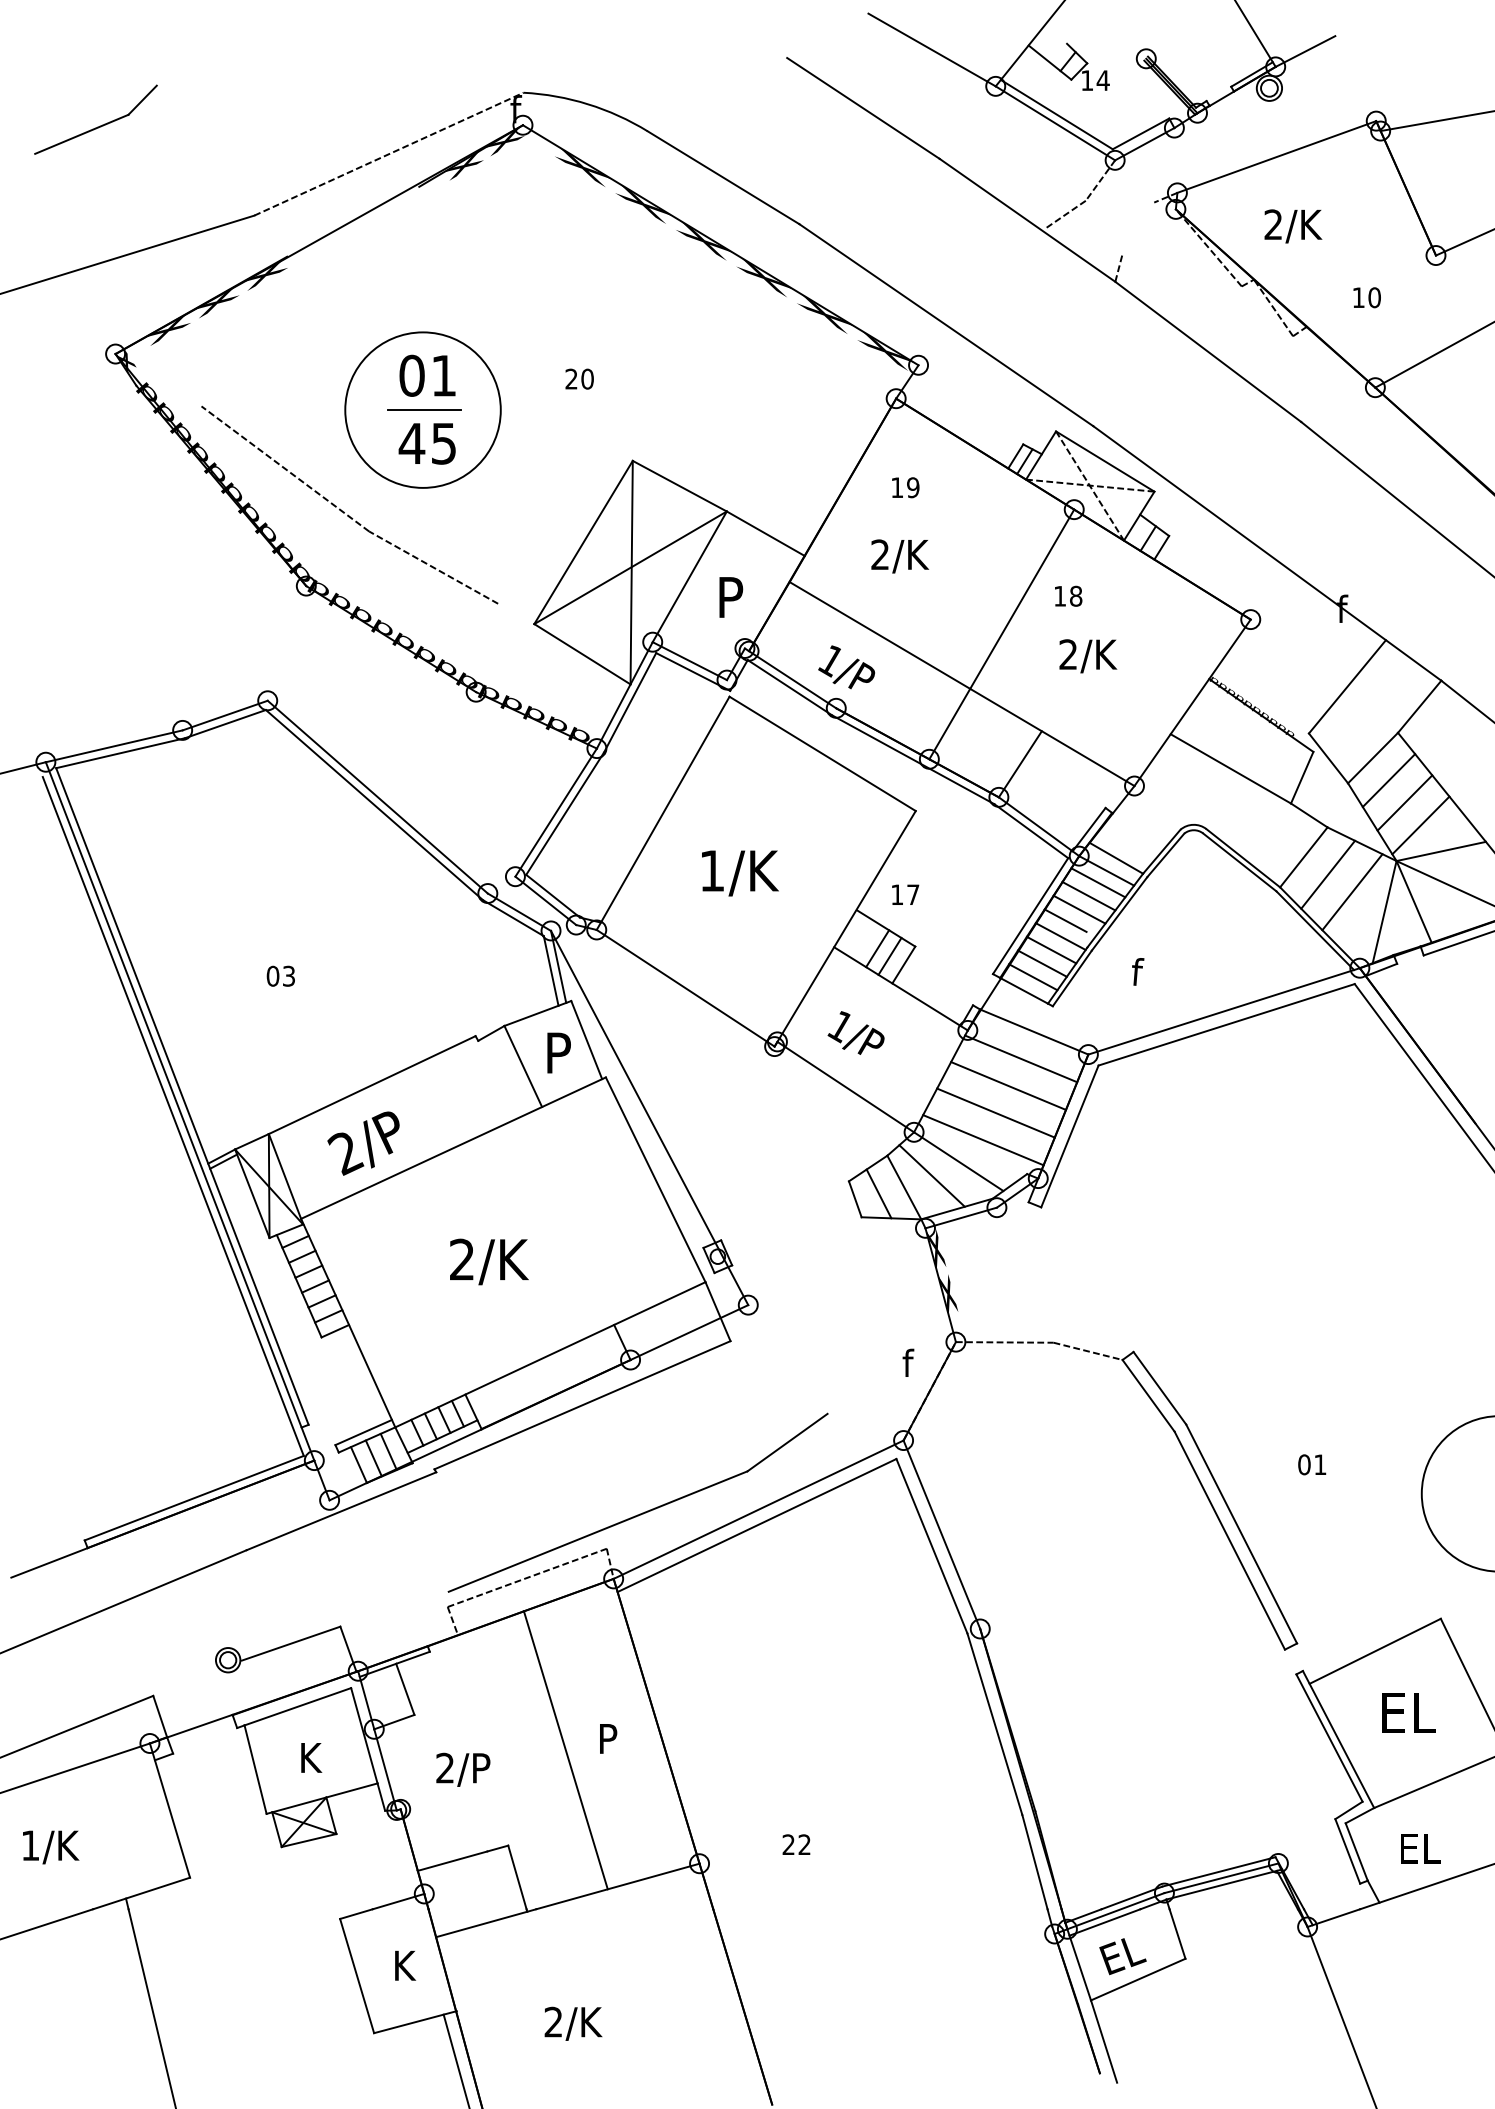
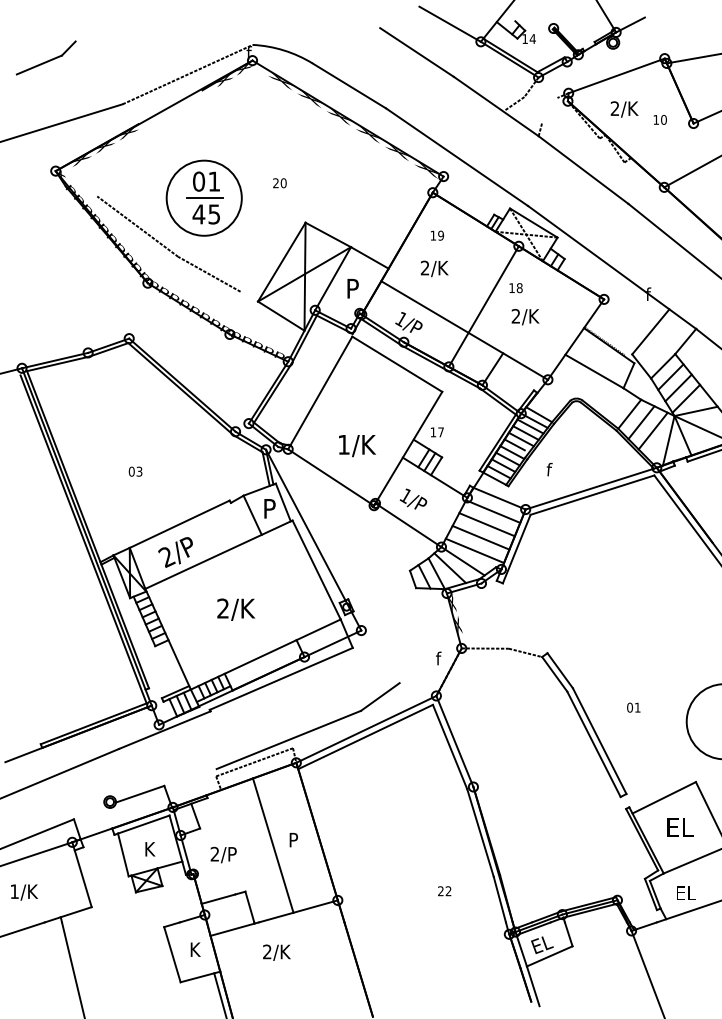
text: (1365, 296) -> (659, 119), moved
text: (740, 874) -> (357, 446), moved
text: (796, 1845) -> (444, 891), moved
text: (572, 2023) -> (276, 952), moved

